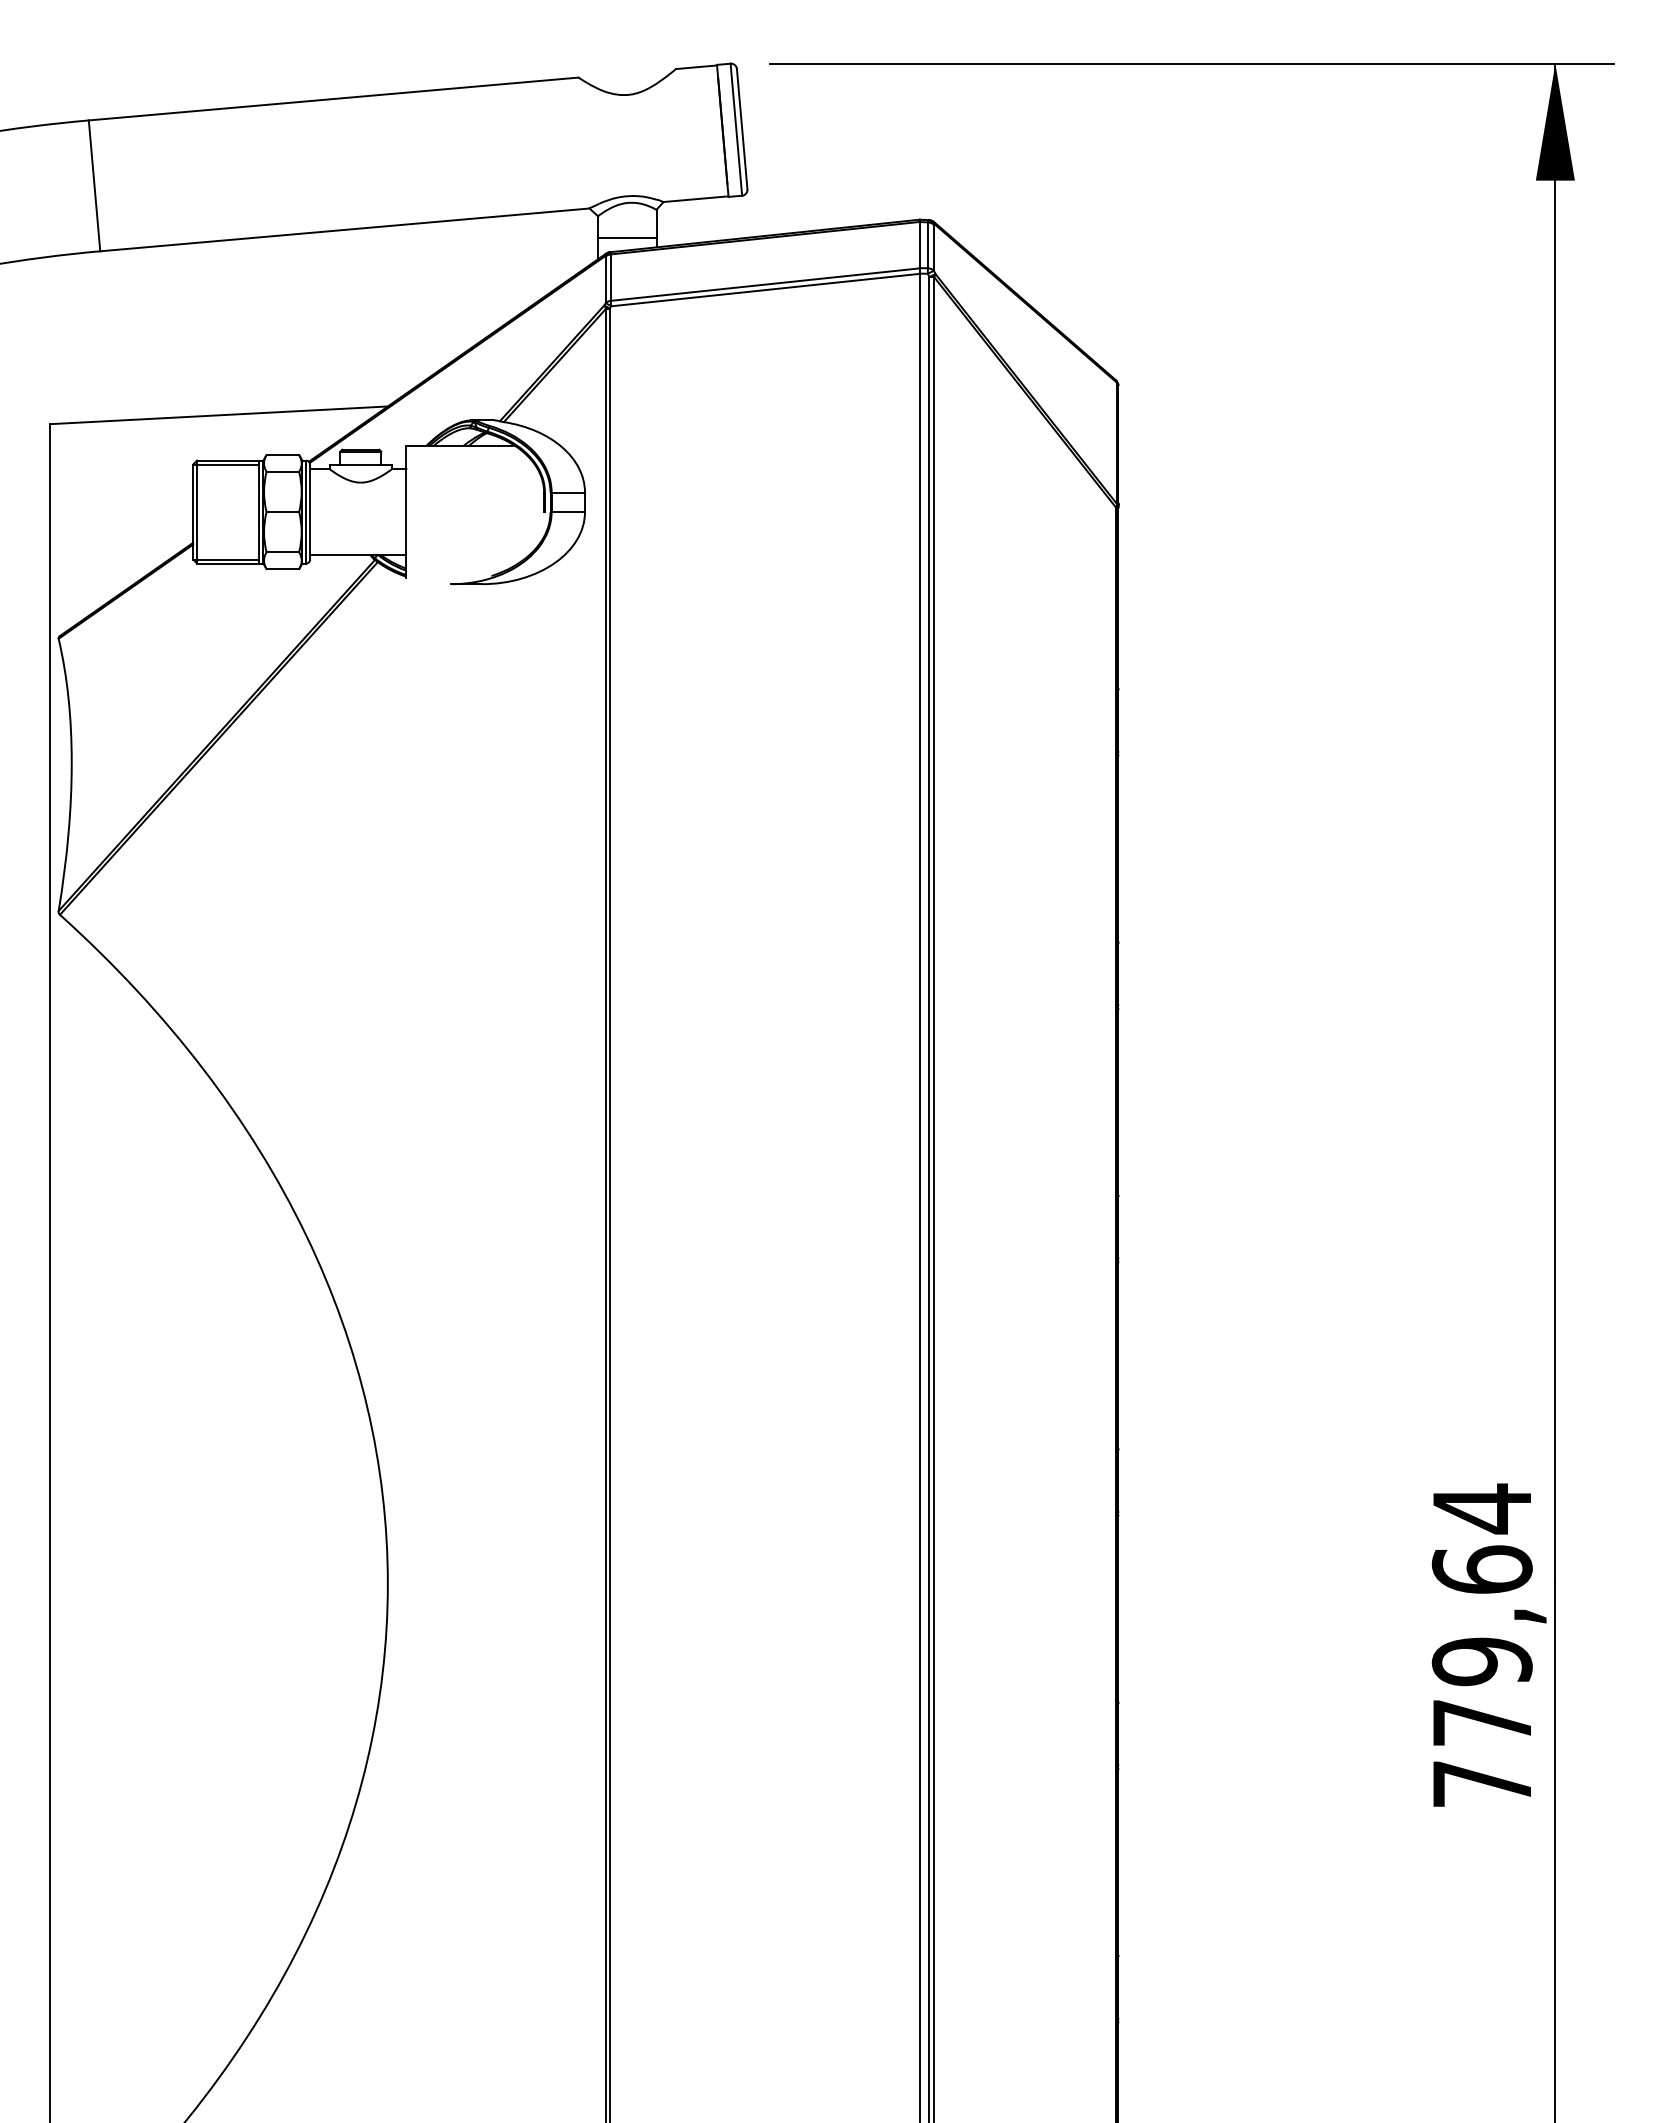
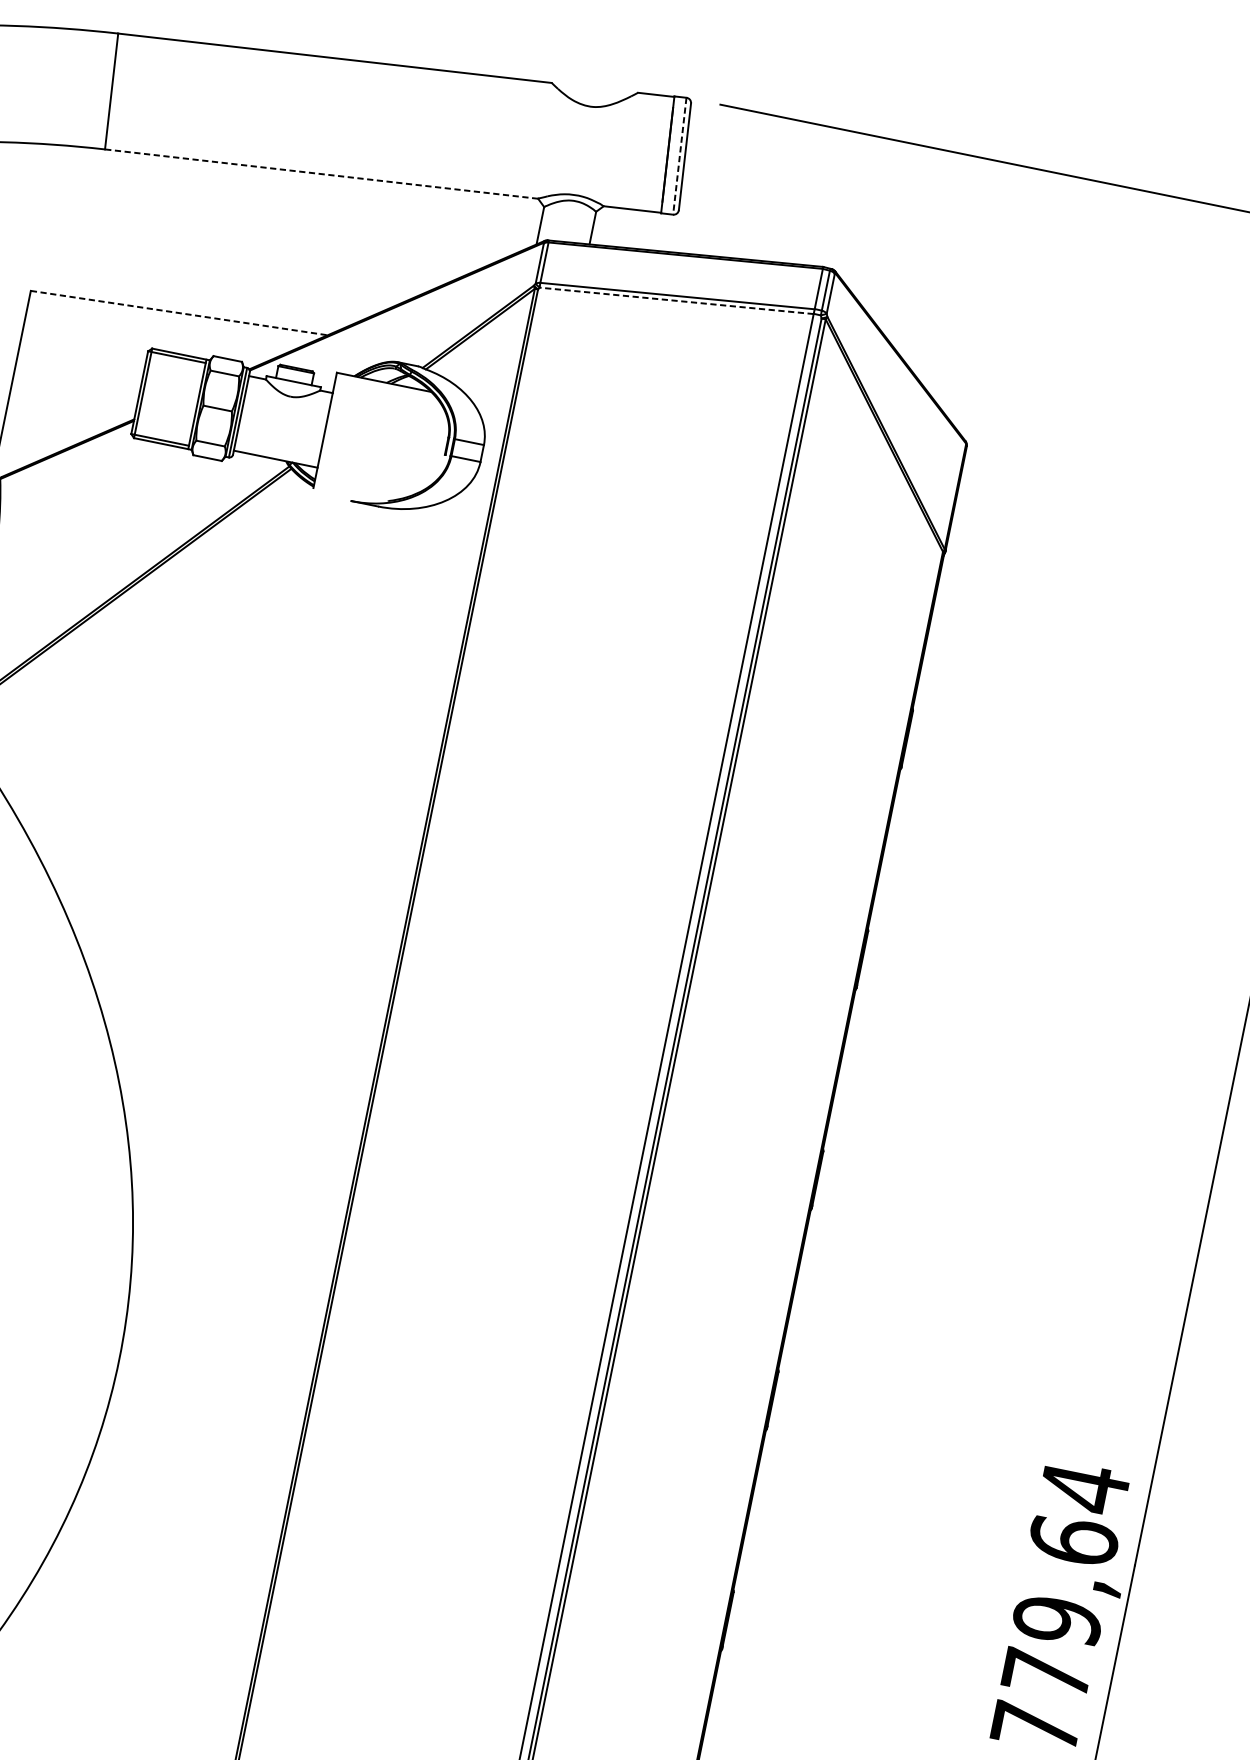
line: (736, 130) -> (679, 156), solid -> dashed
line: (344, 229) -> (321, 173), solid -> dashed
line: (627, 238) -> (565, 231), removed
line: (764, 290) -> (675, 301), solid -> dashed
line: (219, 415) -> (179, 313), solid -> dashed

